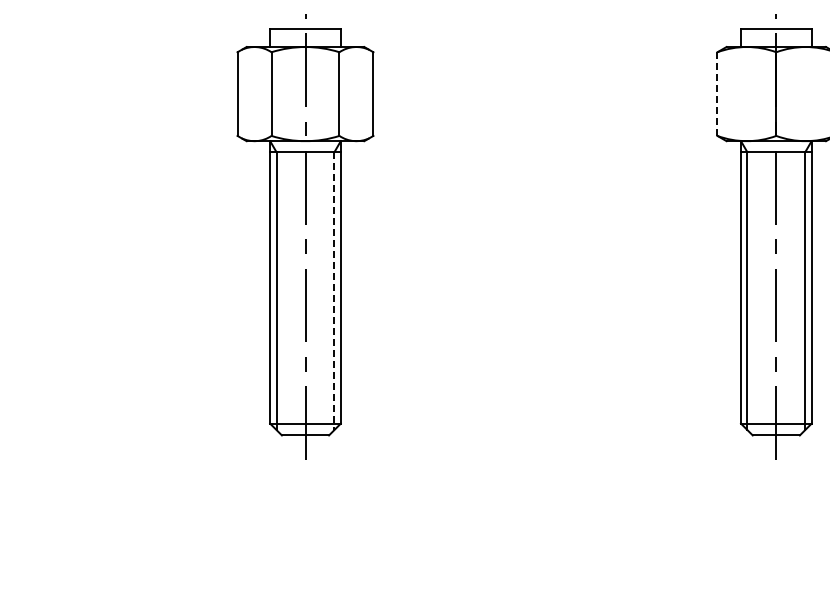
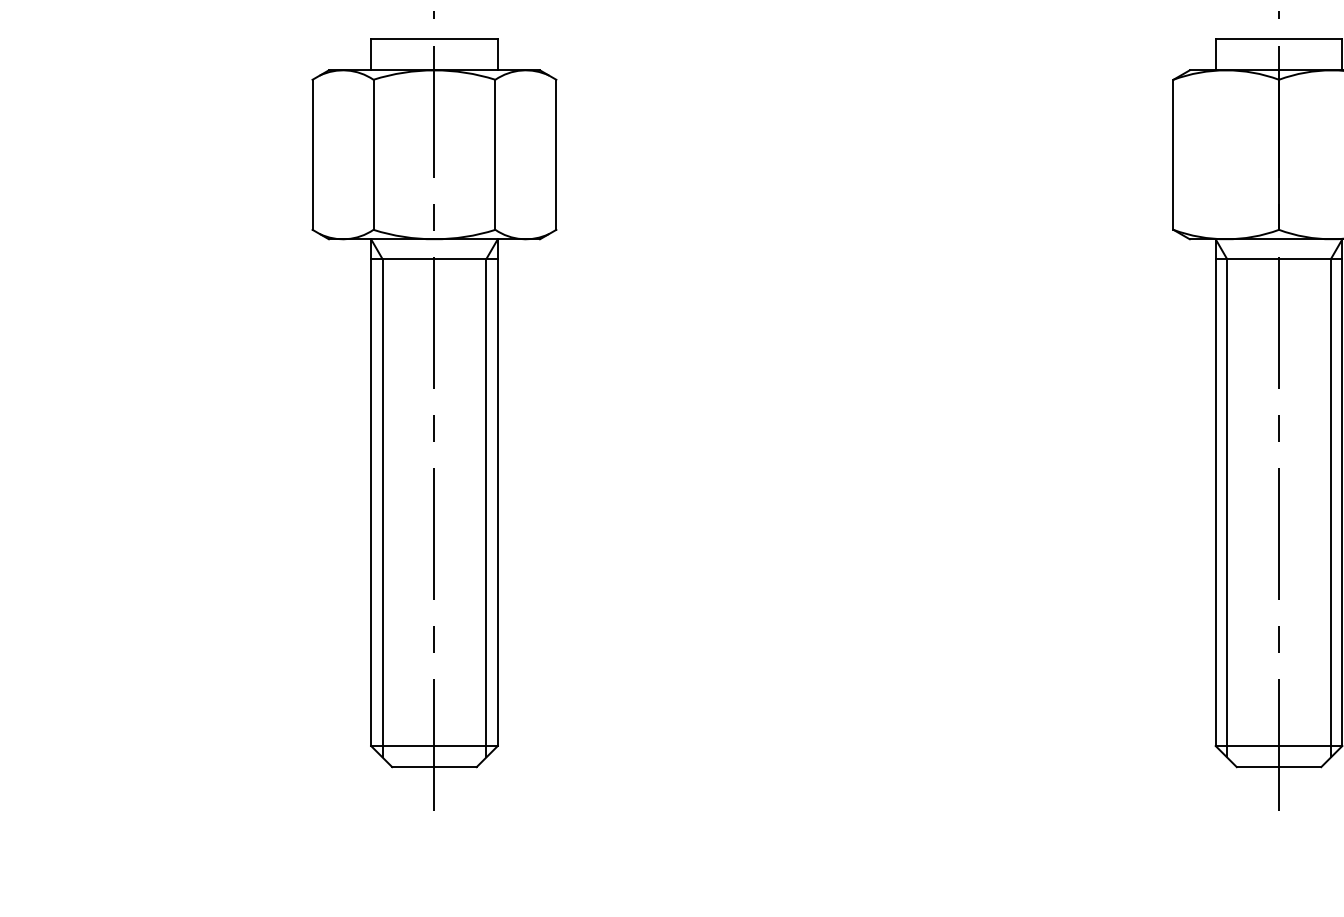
line: (717, 94) -> (1173, 155), dashed -> solid
line: (334, 291) -> (486, 508), dashed -> solid

